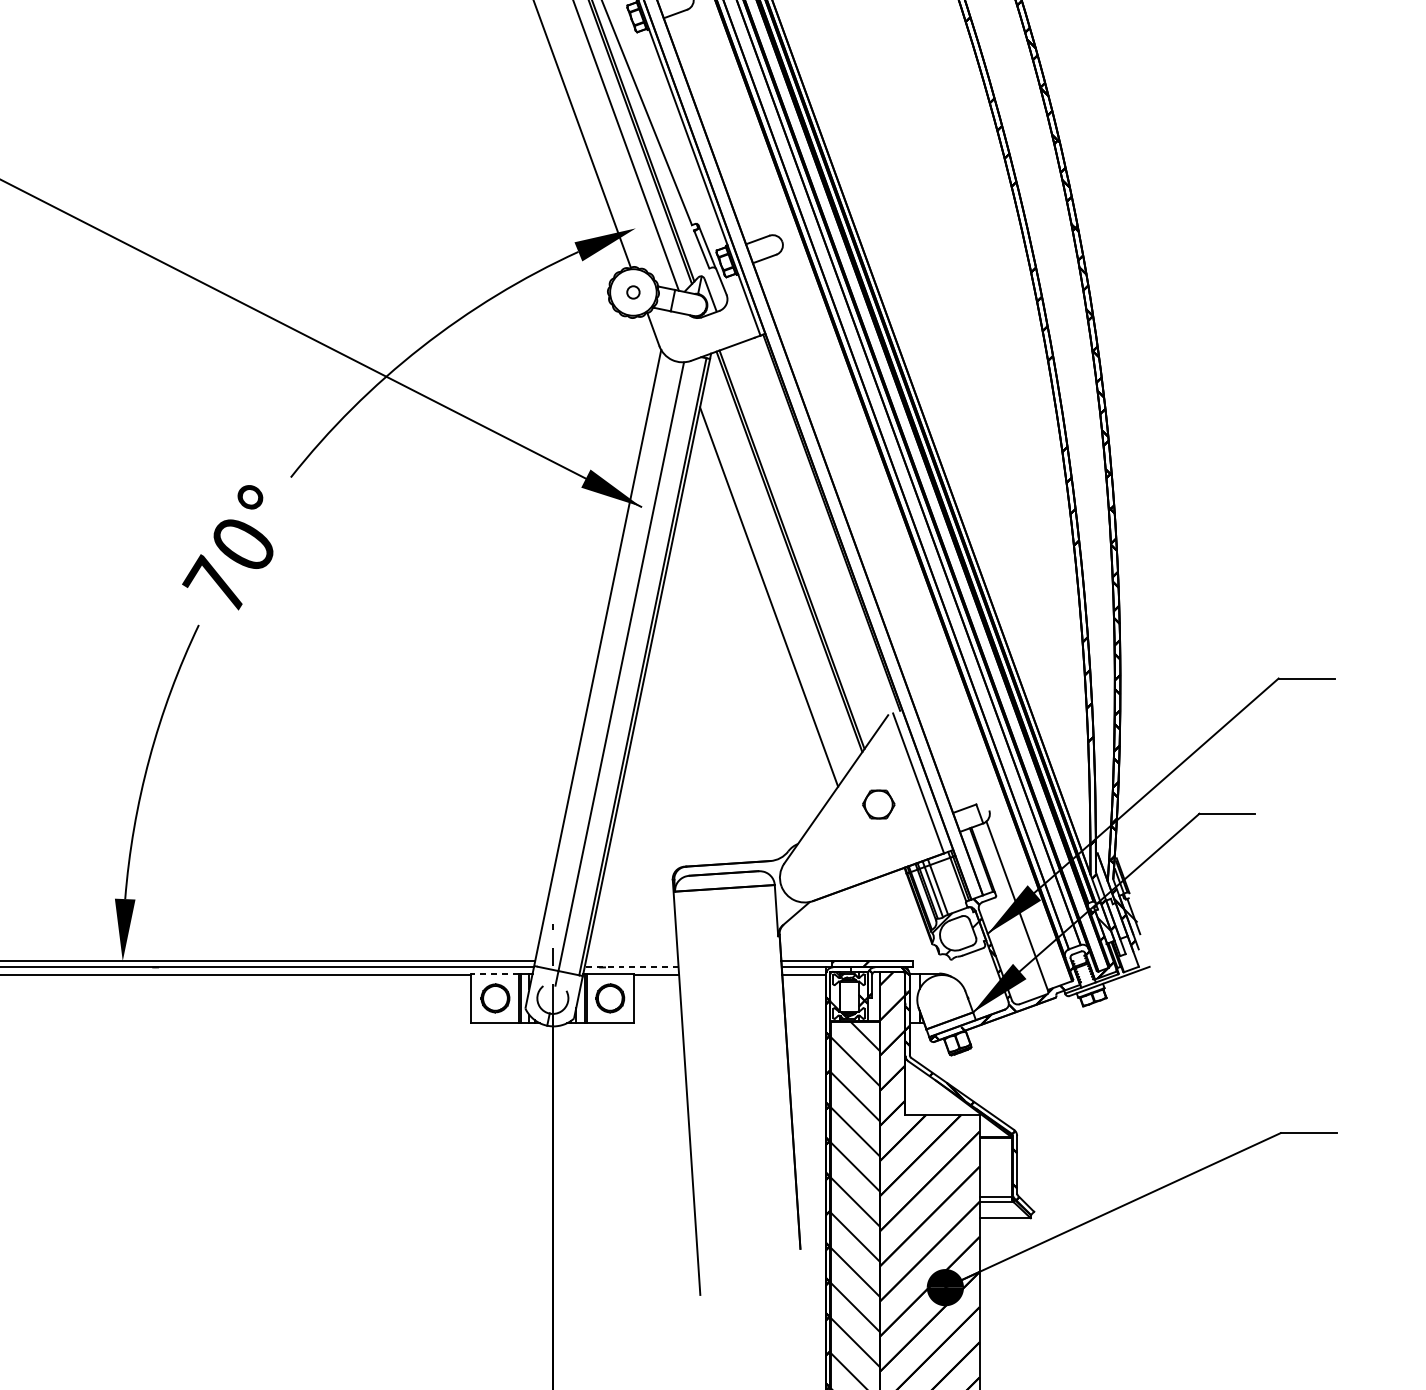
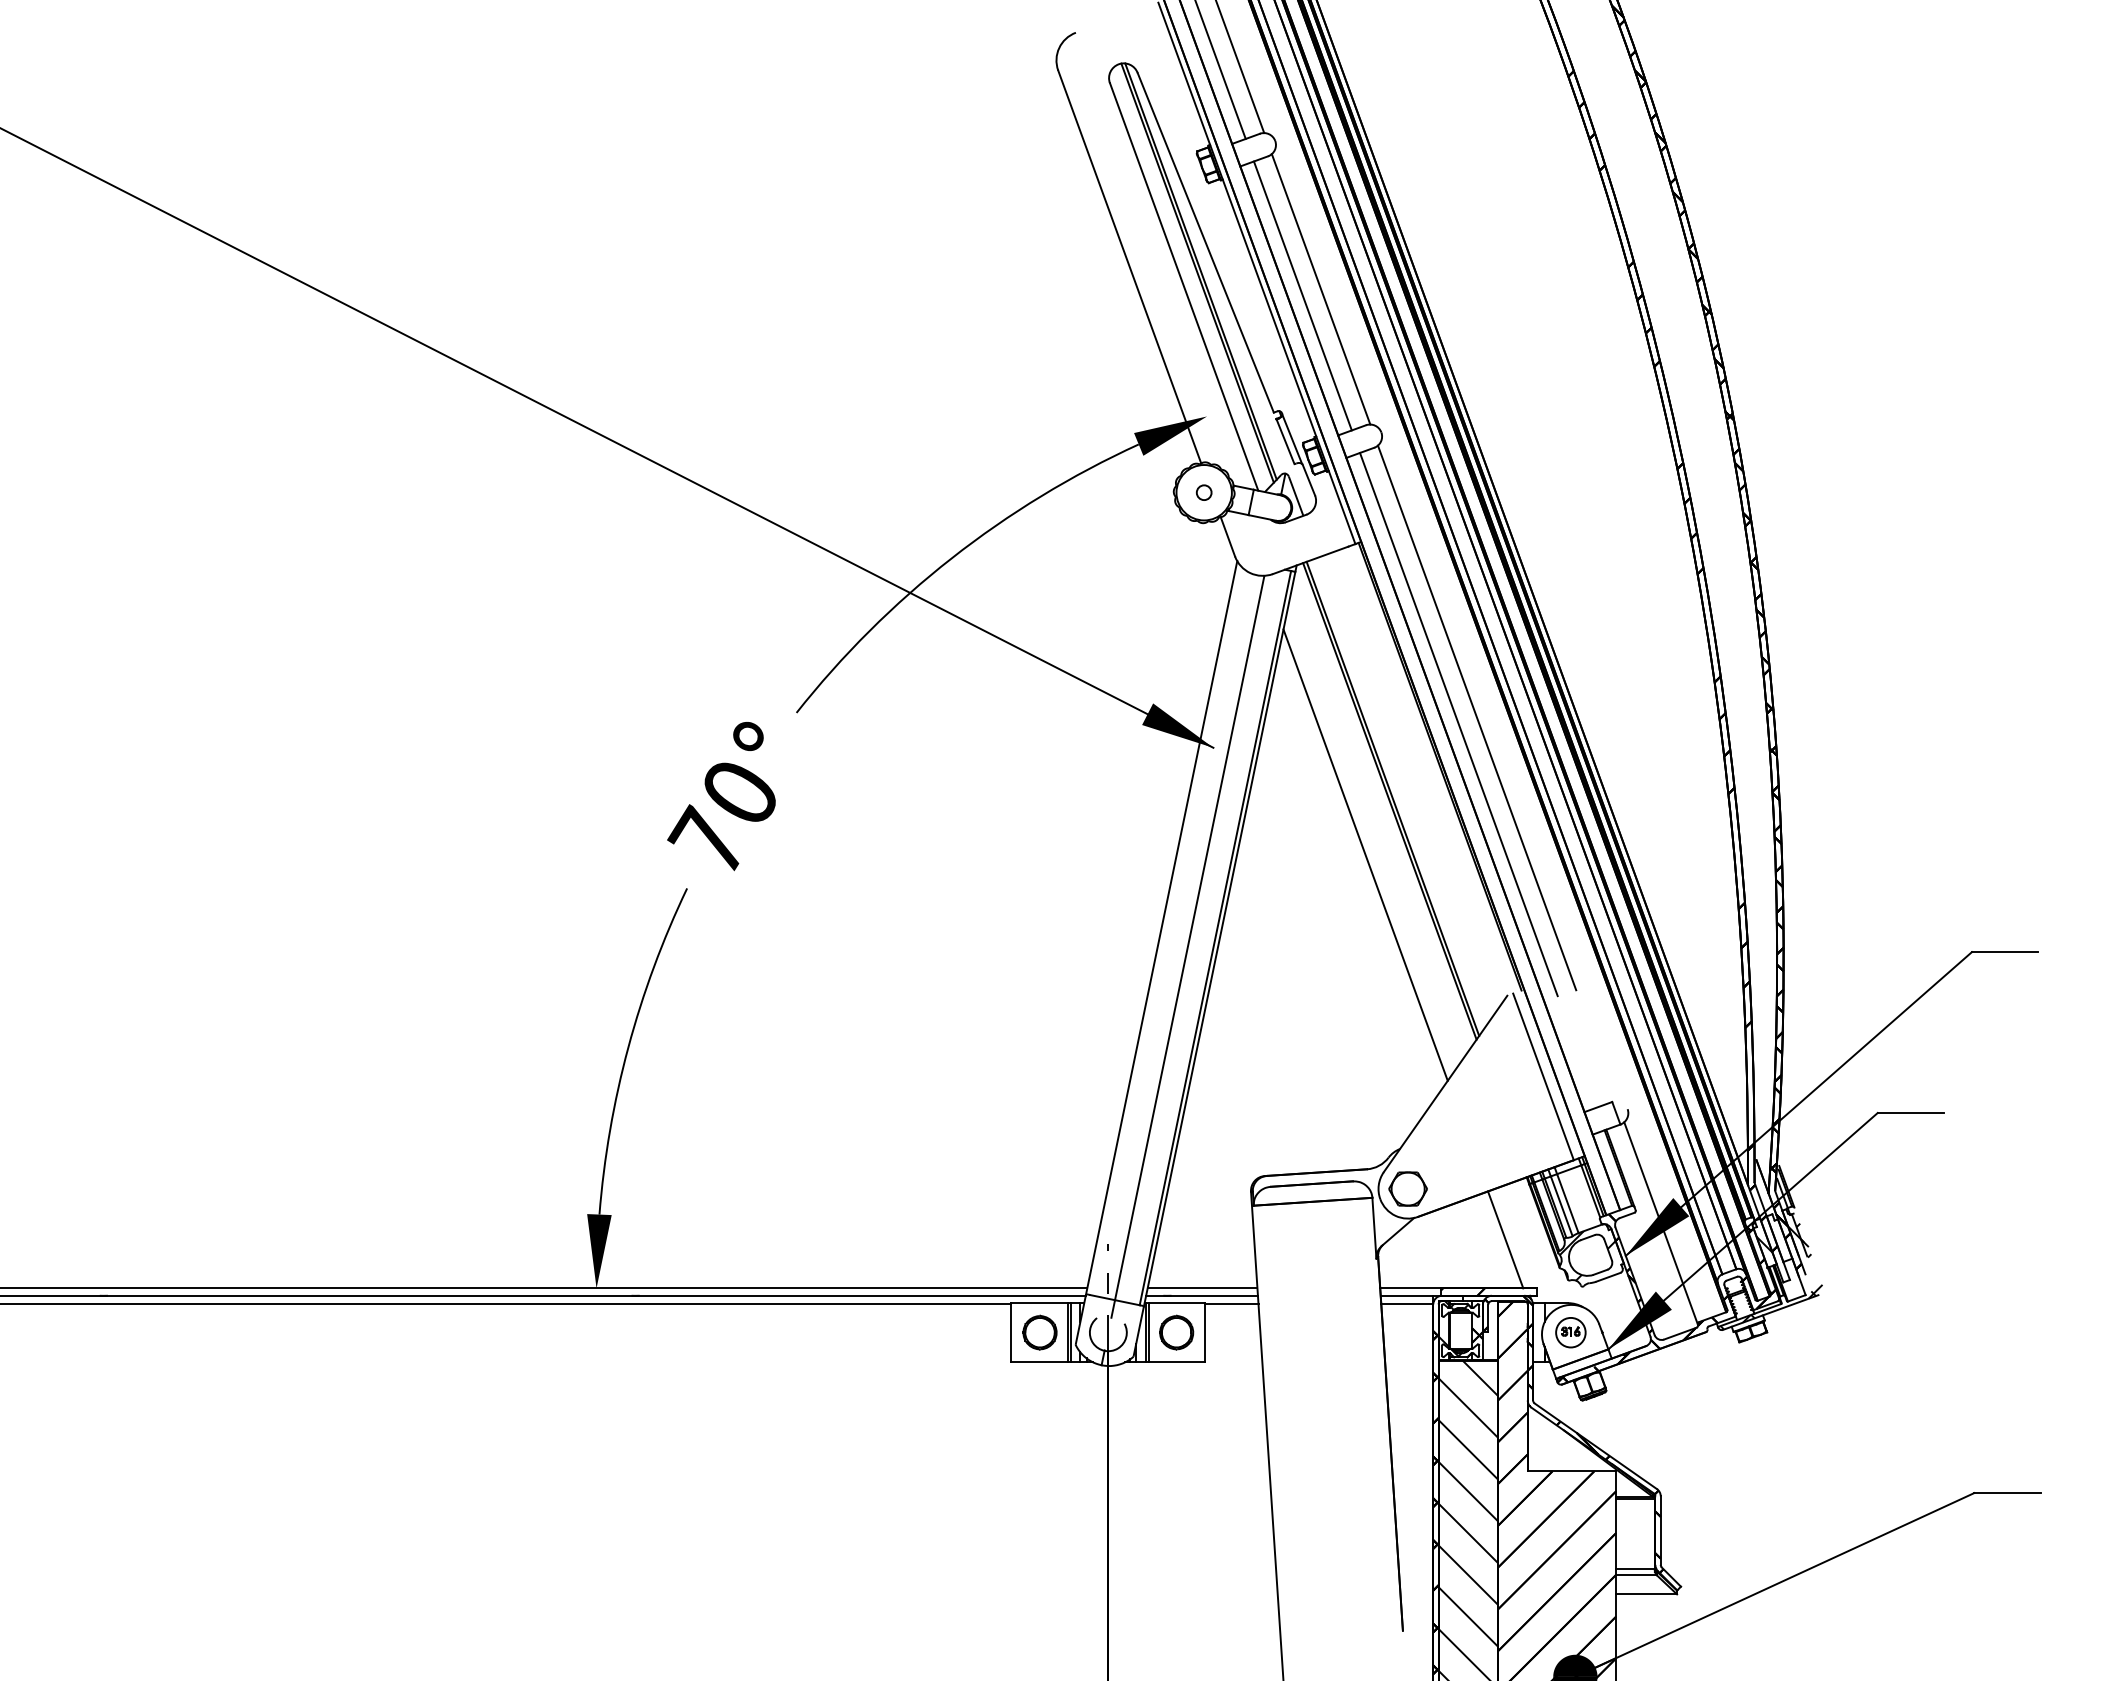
line: (731, 121) -> (1320, 289), added
line: (716, 126) -> (1302, 295), added
line: (862, 481) -> (1476, 717), added
line: (847, 487) -> (1458, 724), added
part: (878, 804) -> (1407, 1188), moved
line: (886, 920) -> (1505, 1239), added
hatch: (1110, 951) -> (1771, 1276), added
line: (632, 961) -> (1202, 1288), added
line: (632, 967) -> (1202, 1295), dashed -> solid
line: (494, 973) -> (1038, 1303), dashed -> solid
part: (941, 998) -> (1570, 1332), added

